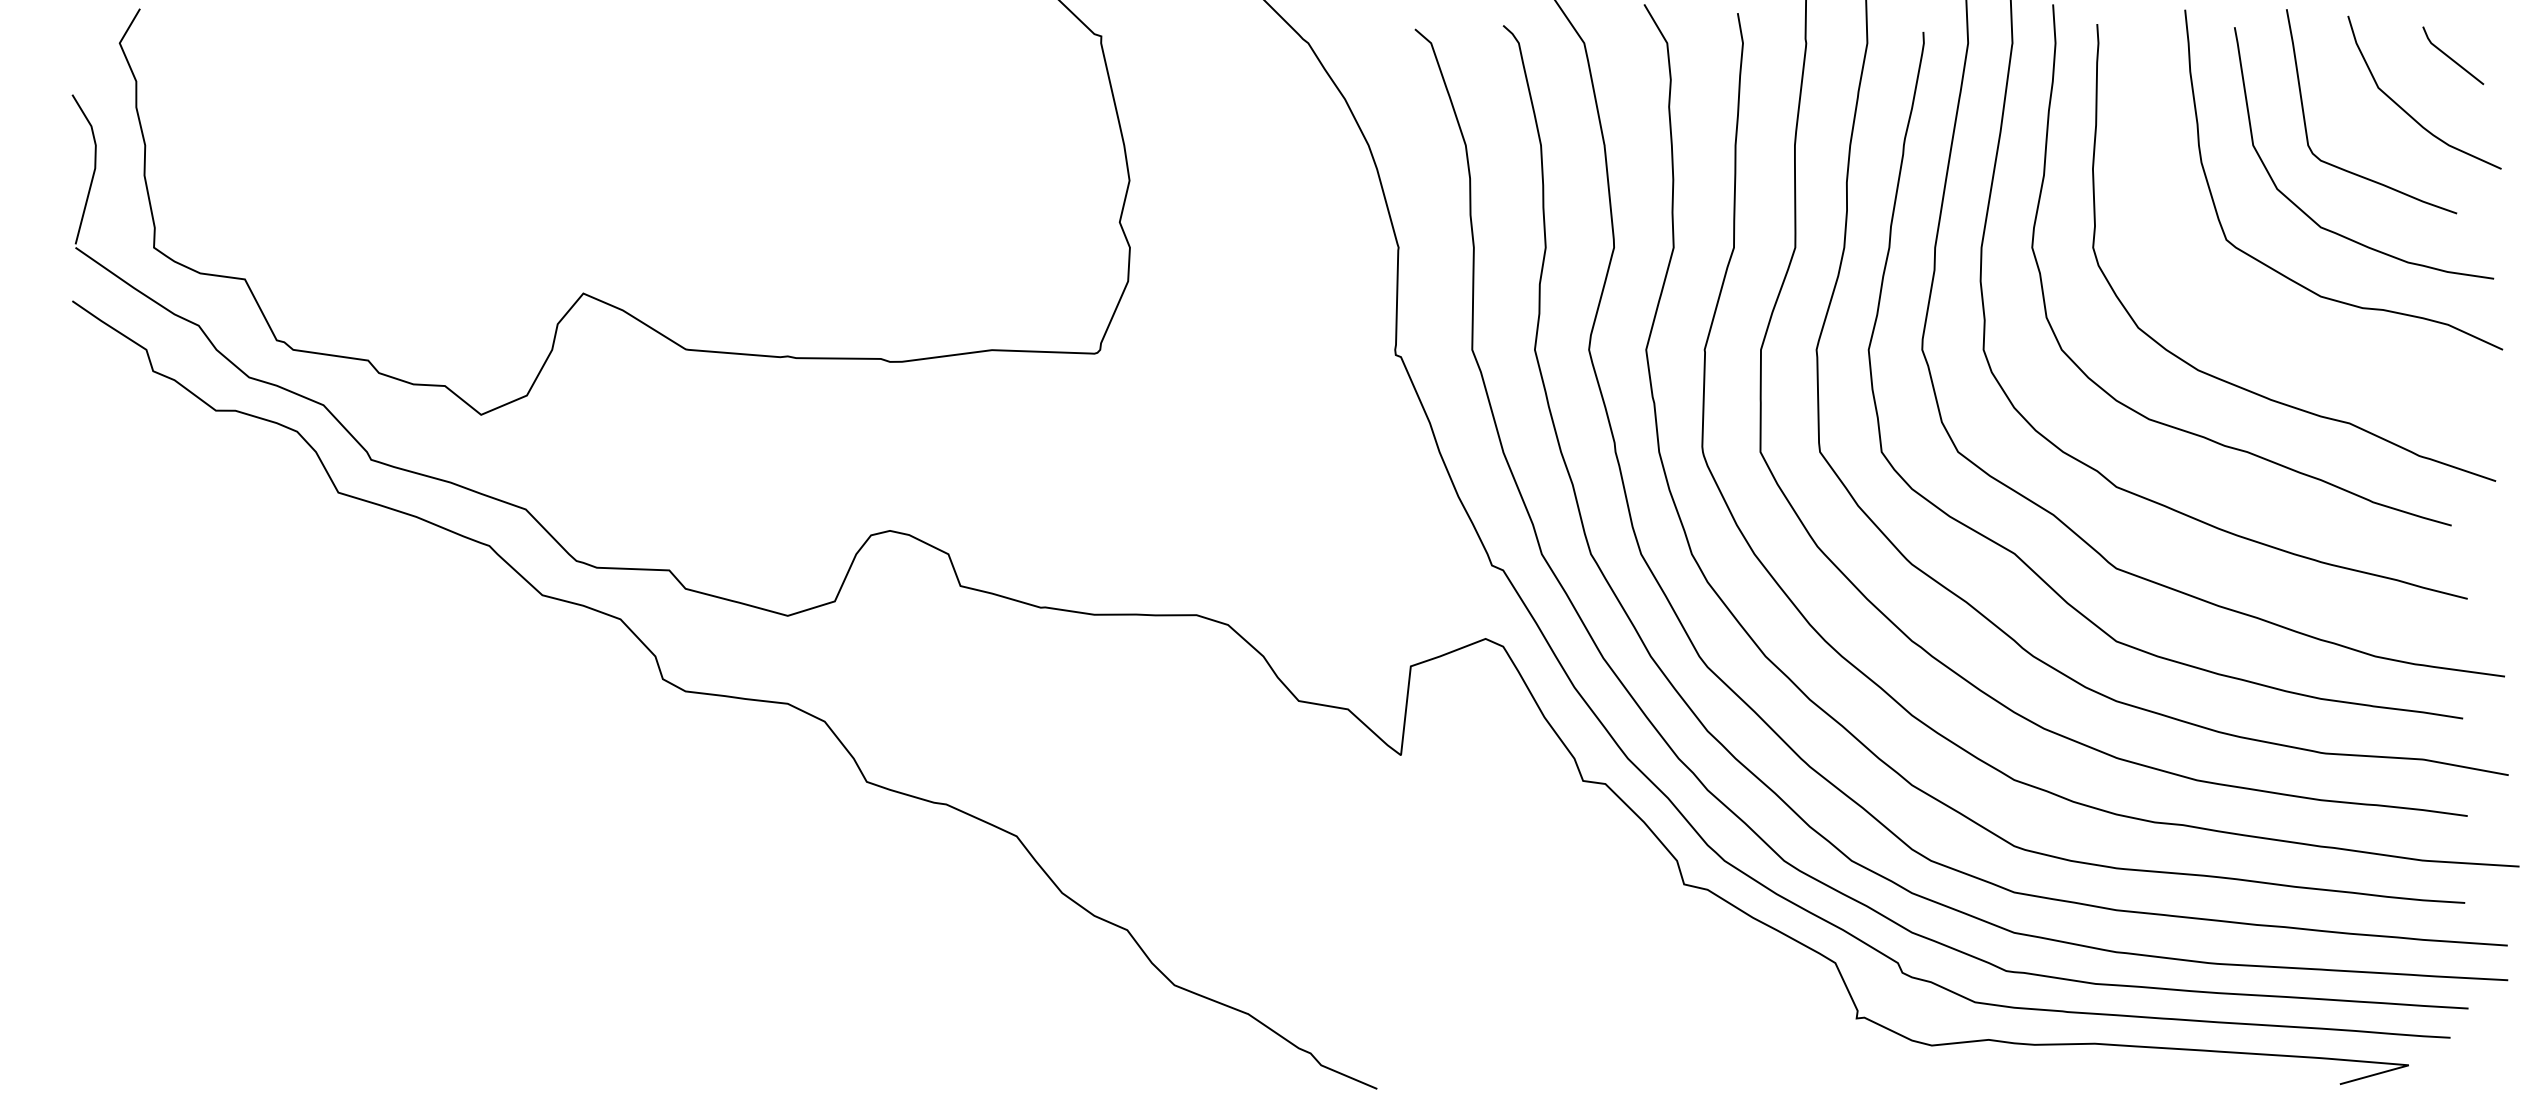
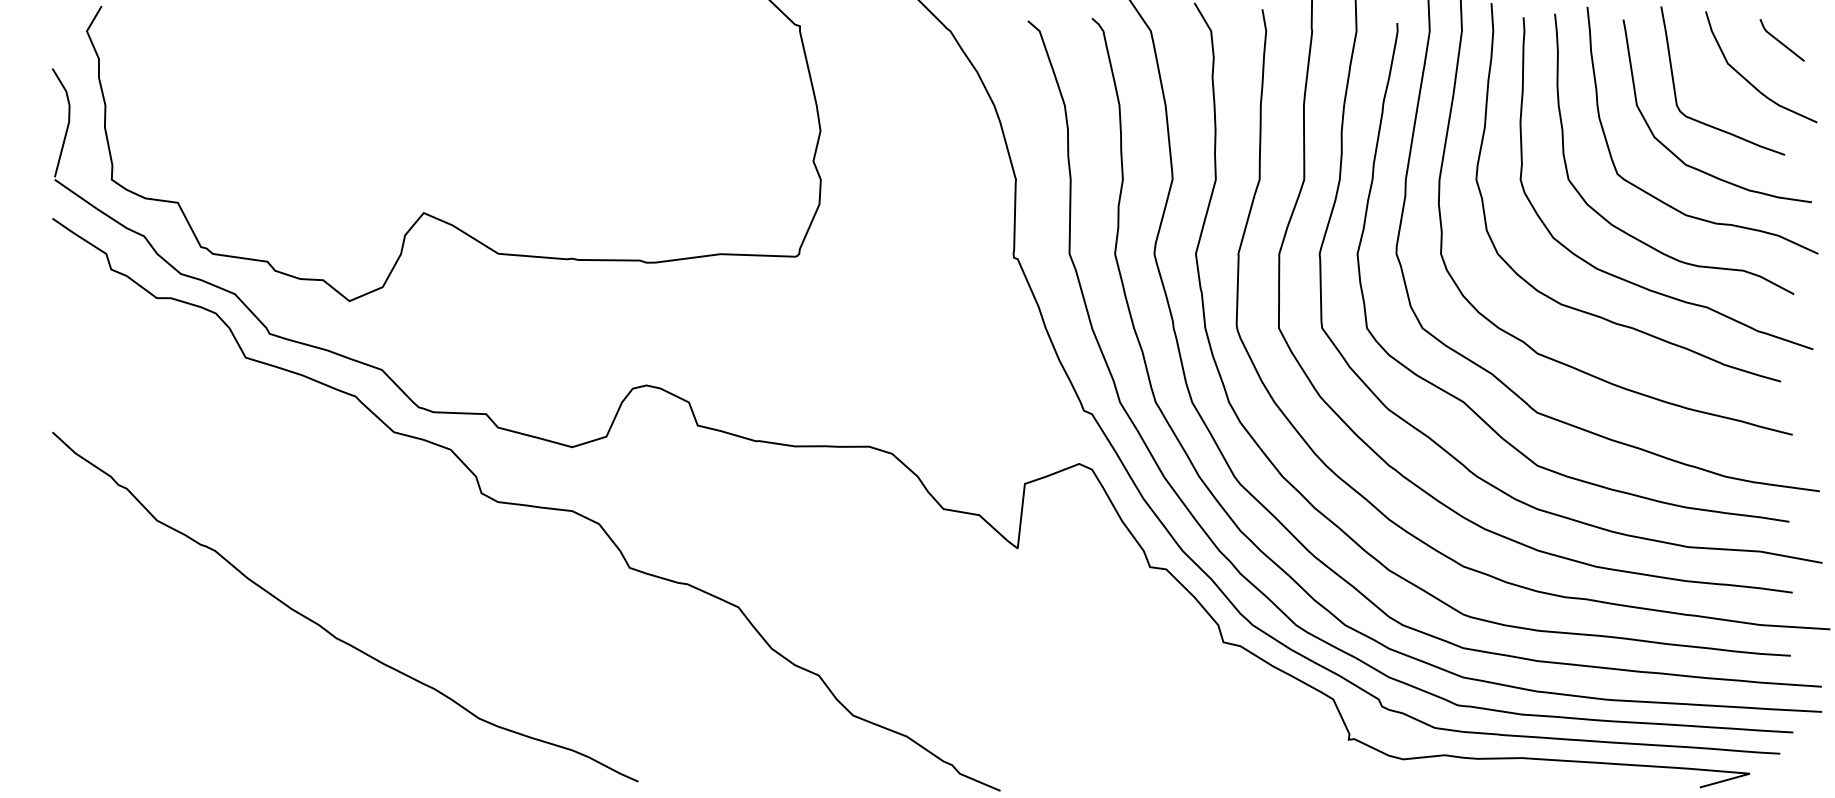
curve: (2239, 320) -> (1626, 232), added
curve: (451, 868) -> (327, 630), added

